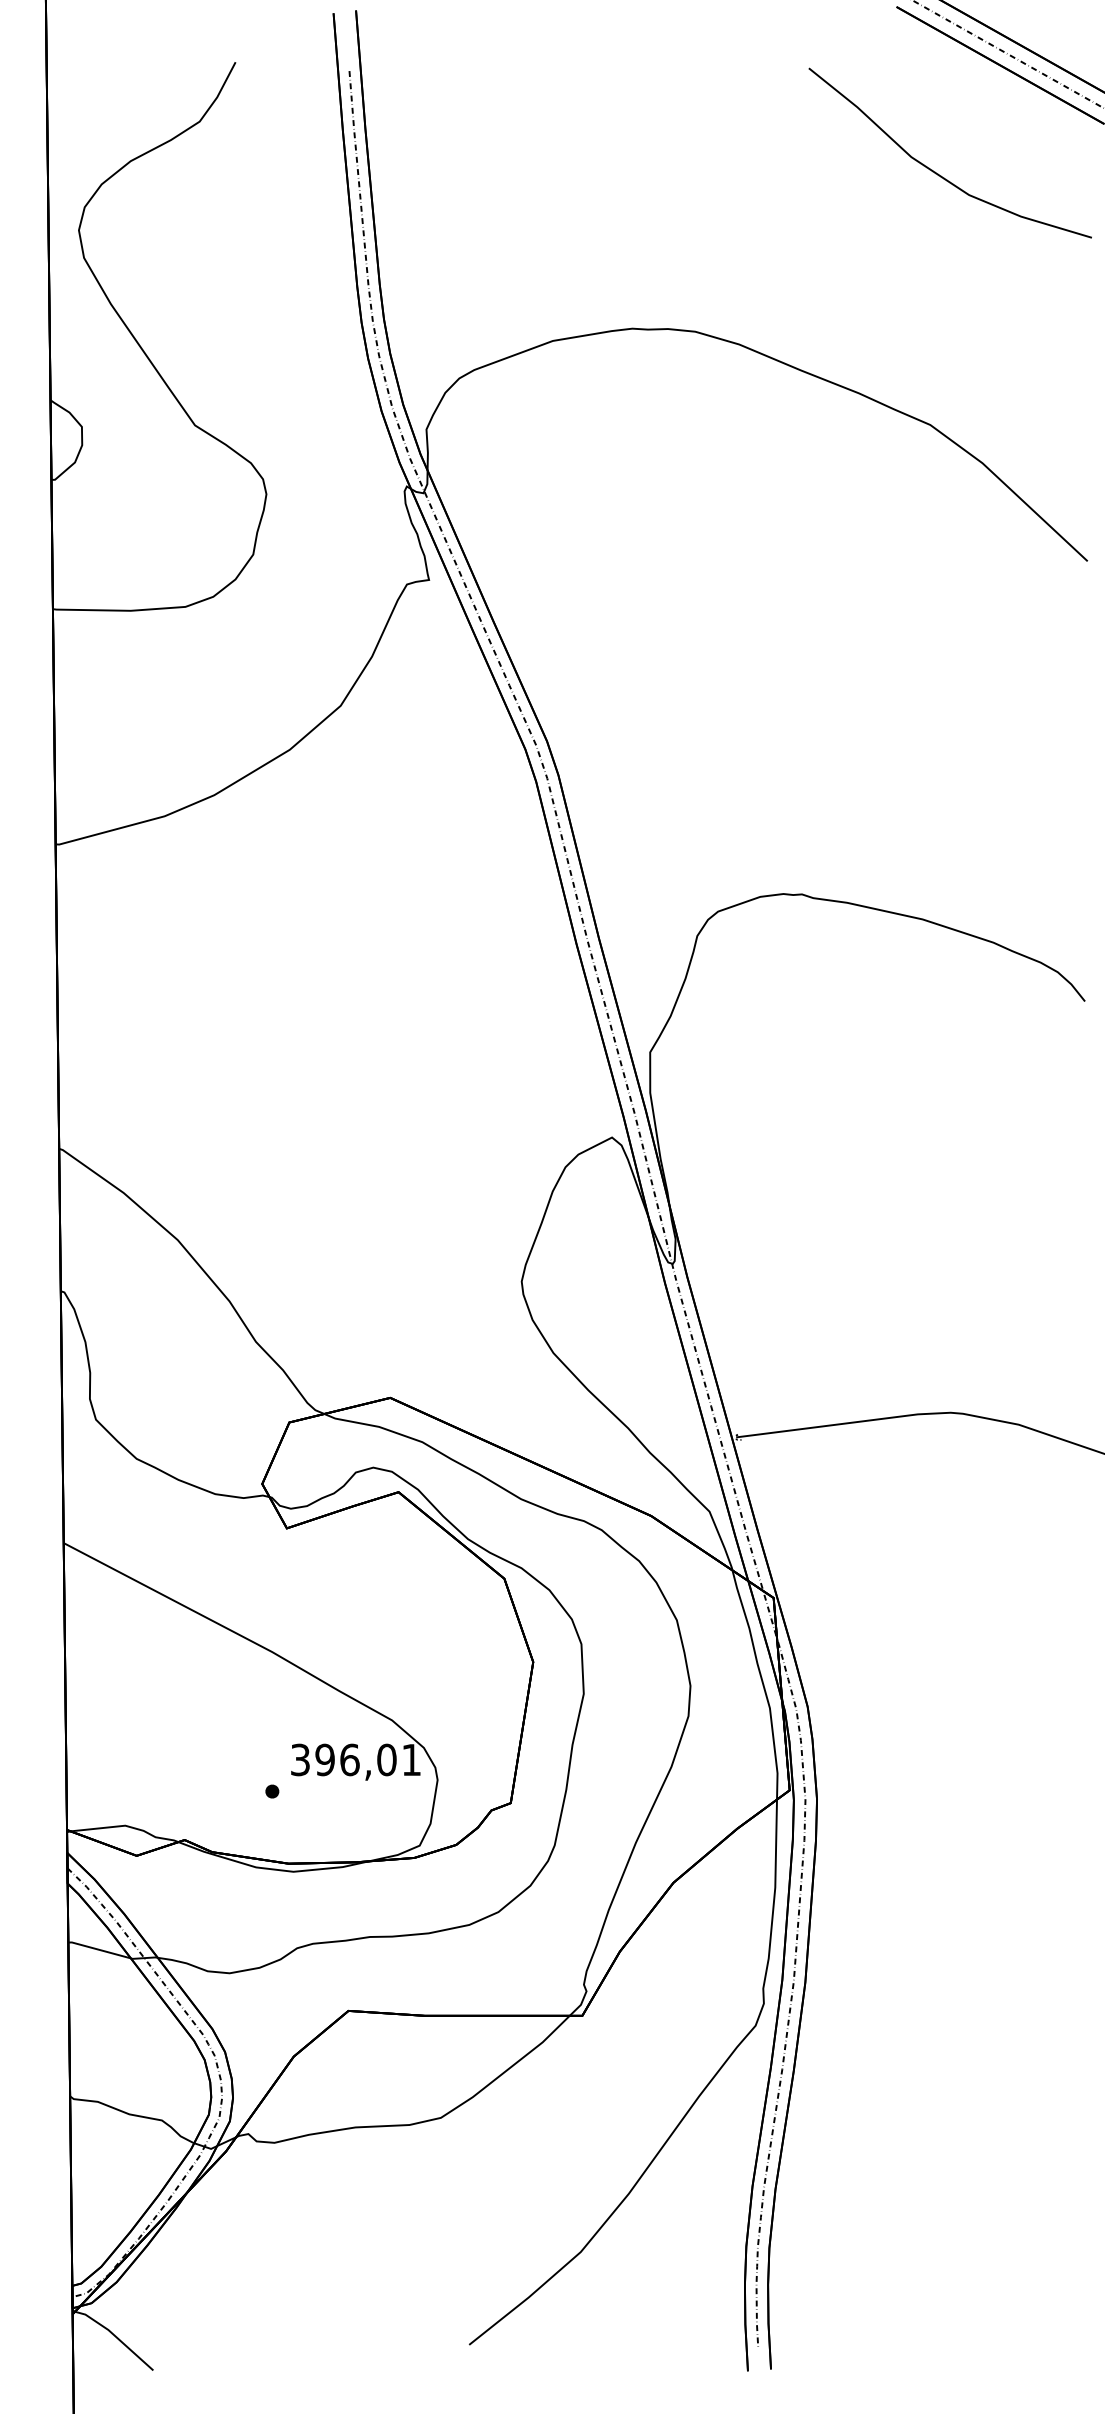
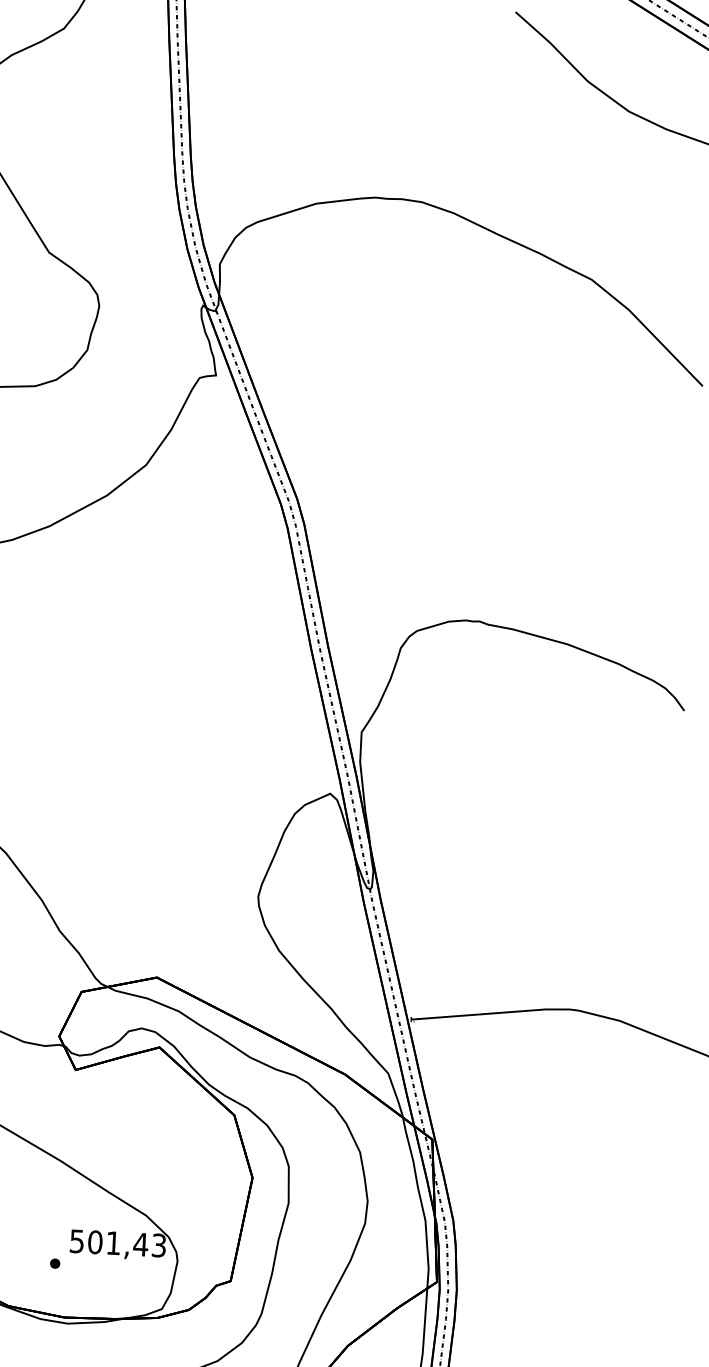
text: (356, 1759) -> (118, 1243), 396,01 -> 501,43

